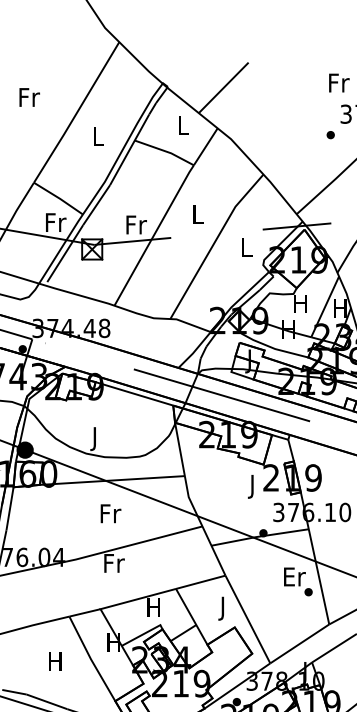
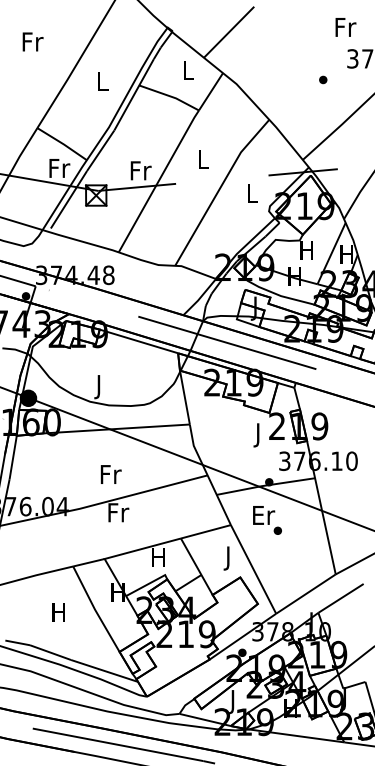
part: (330, 134) -> (323, 79), moved
text: (110, 513) -> (110, 474), moved
text: (298, 581) -> (267, 520), moved

